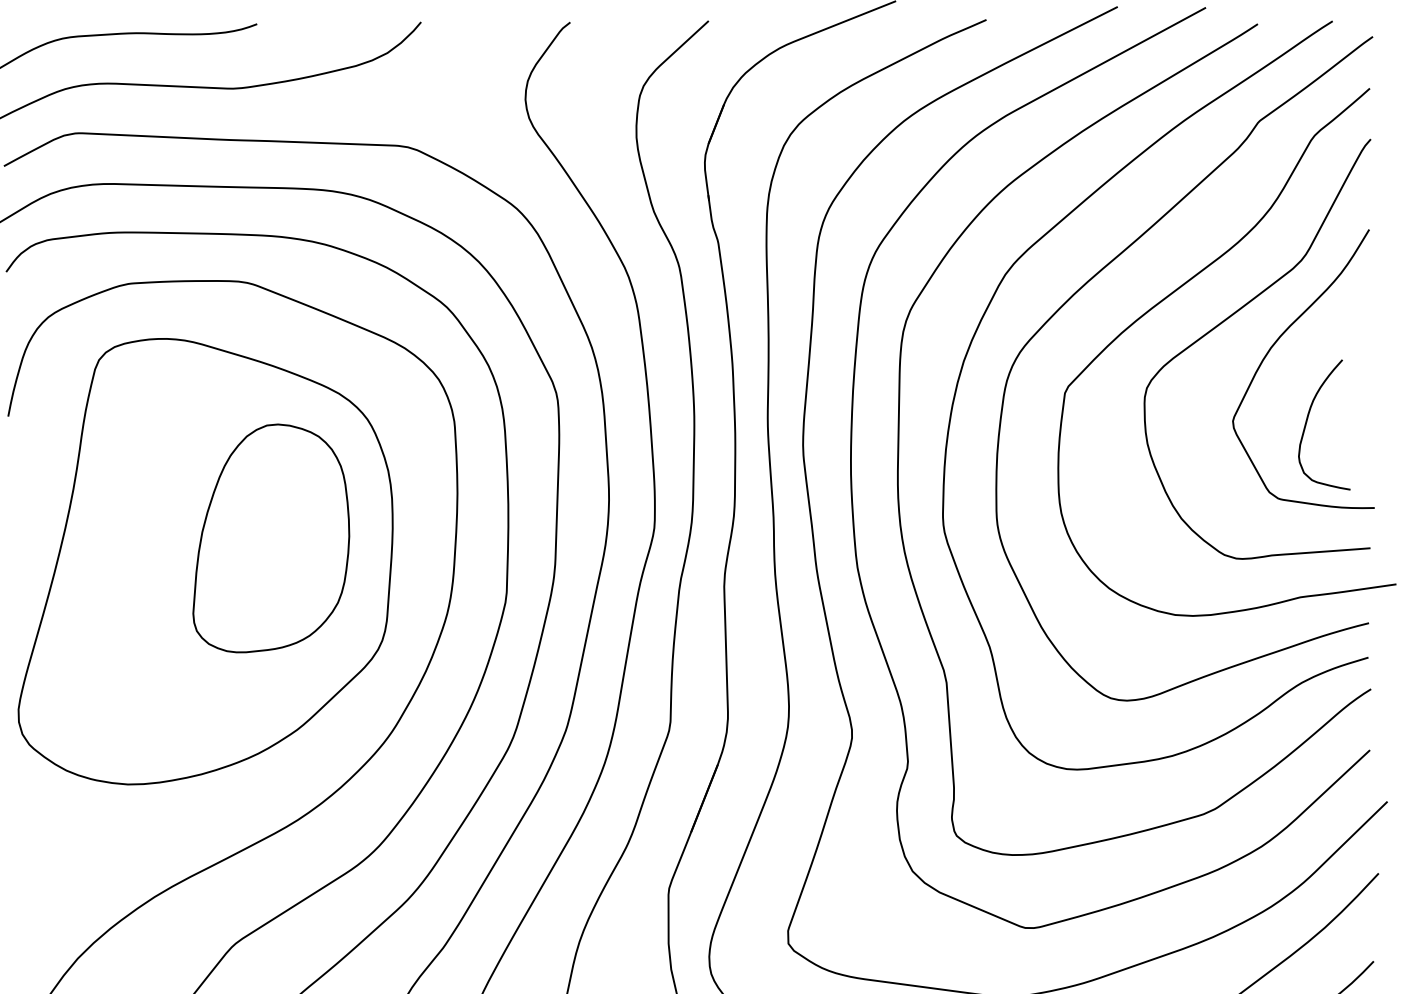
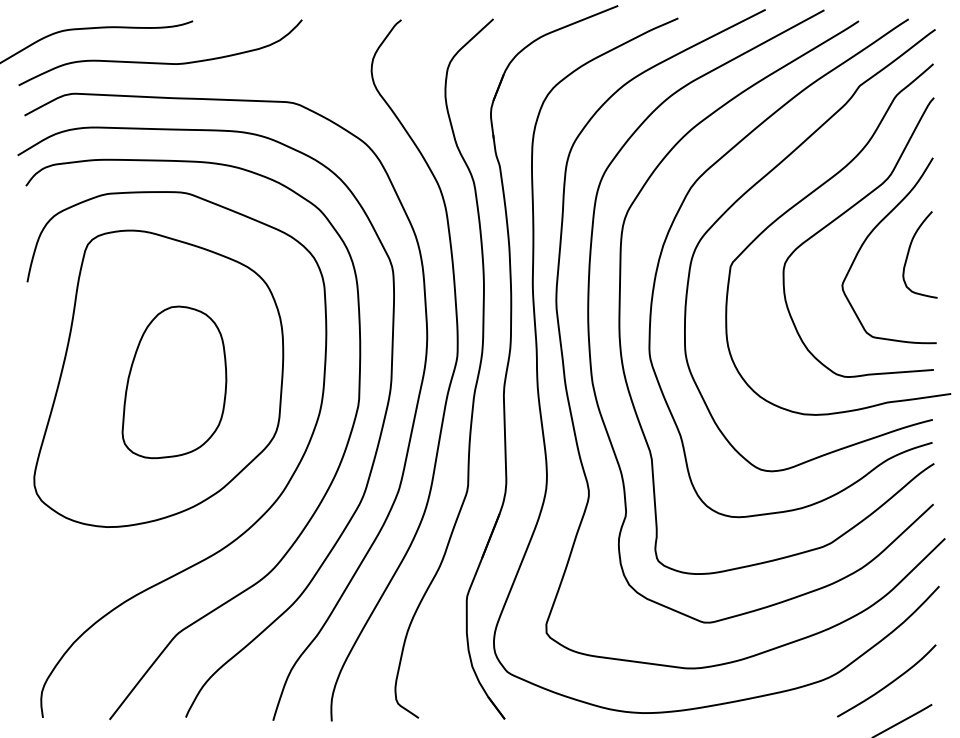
curve: (1308, 421) -> (909, 252), moved
part: (271, 538) -> (174, 382), moved

